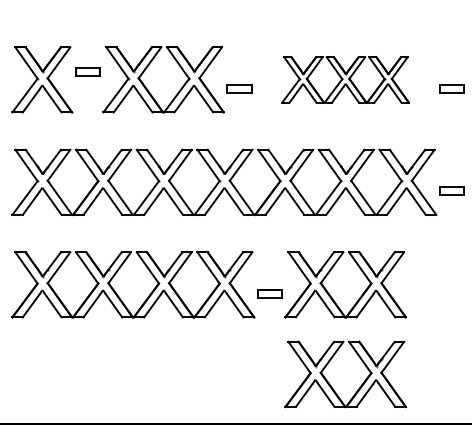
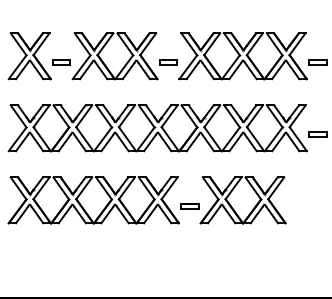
part: (87, 71) -> (61, 62), moved
part: (344, 80) -> (242, 56), size x1.43
part: (330, 383) -> (232, 269), removed

